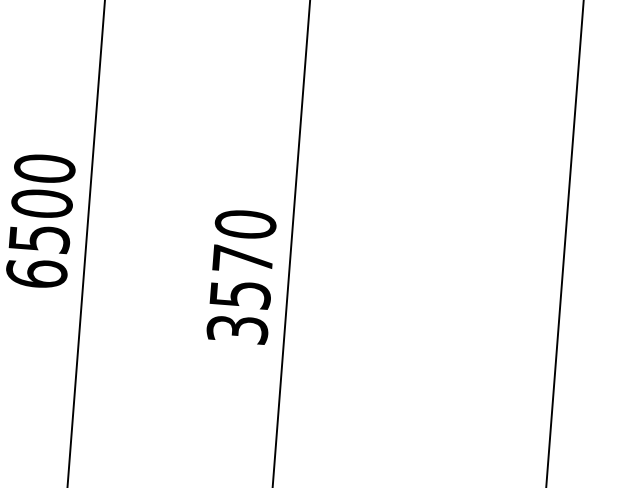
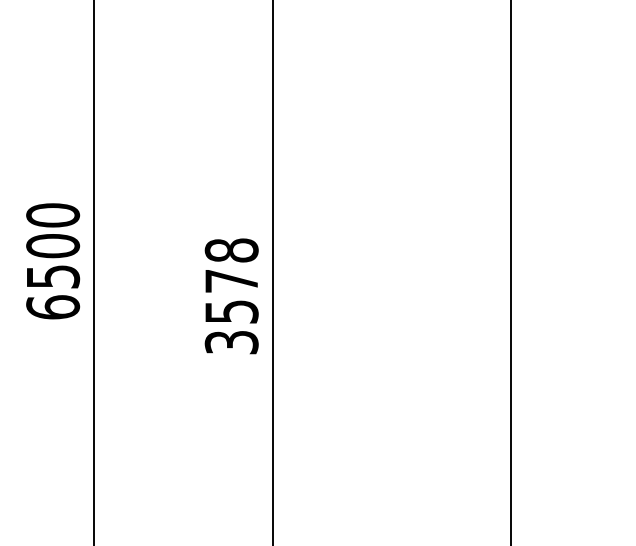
text: (245, 224) -> (231, 250), 3570 -> 3578

